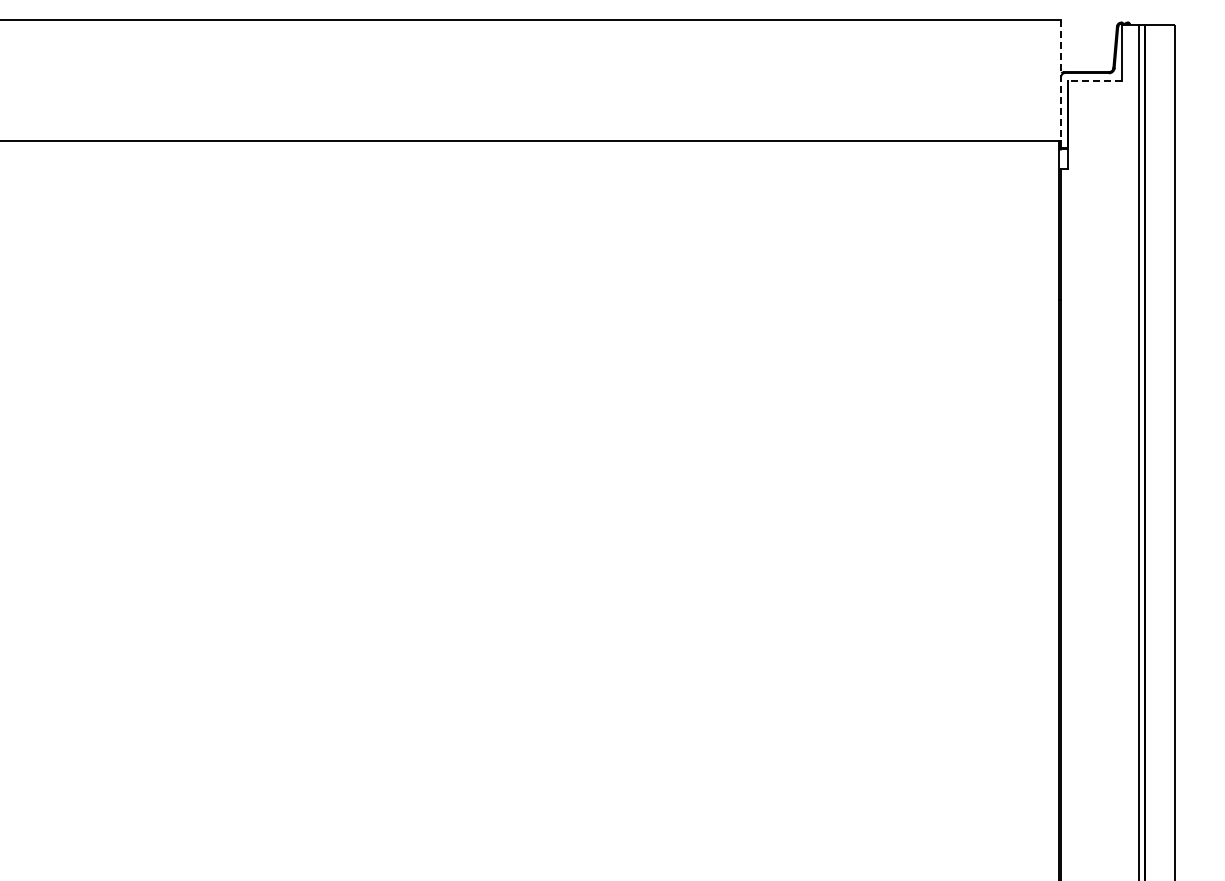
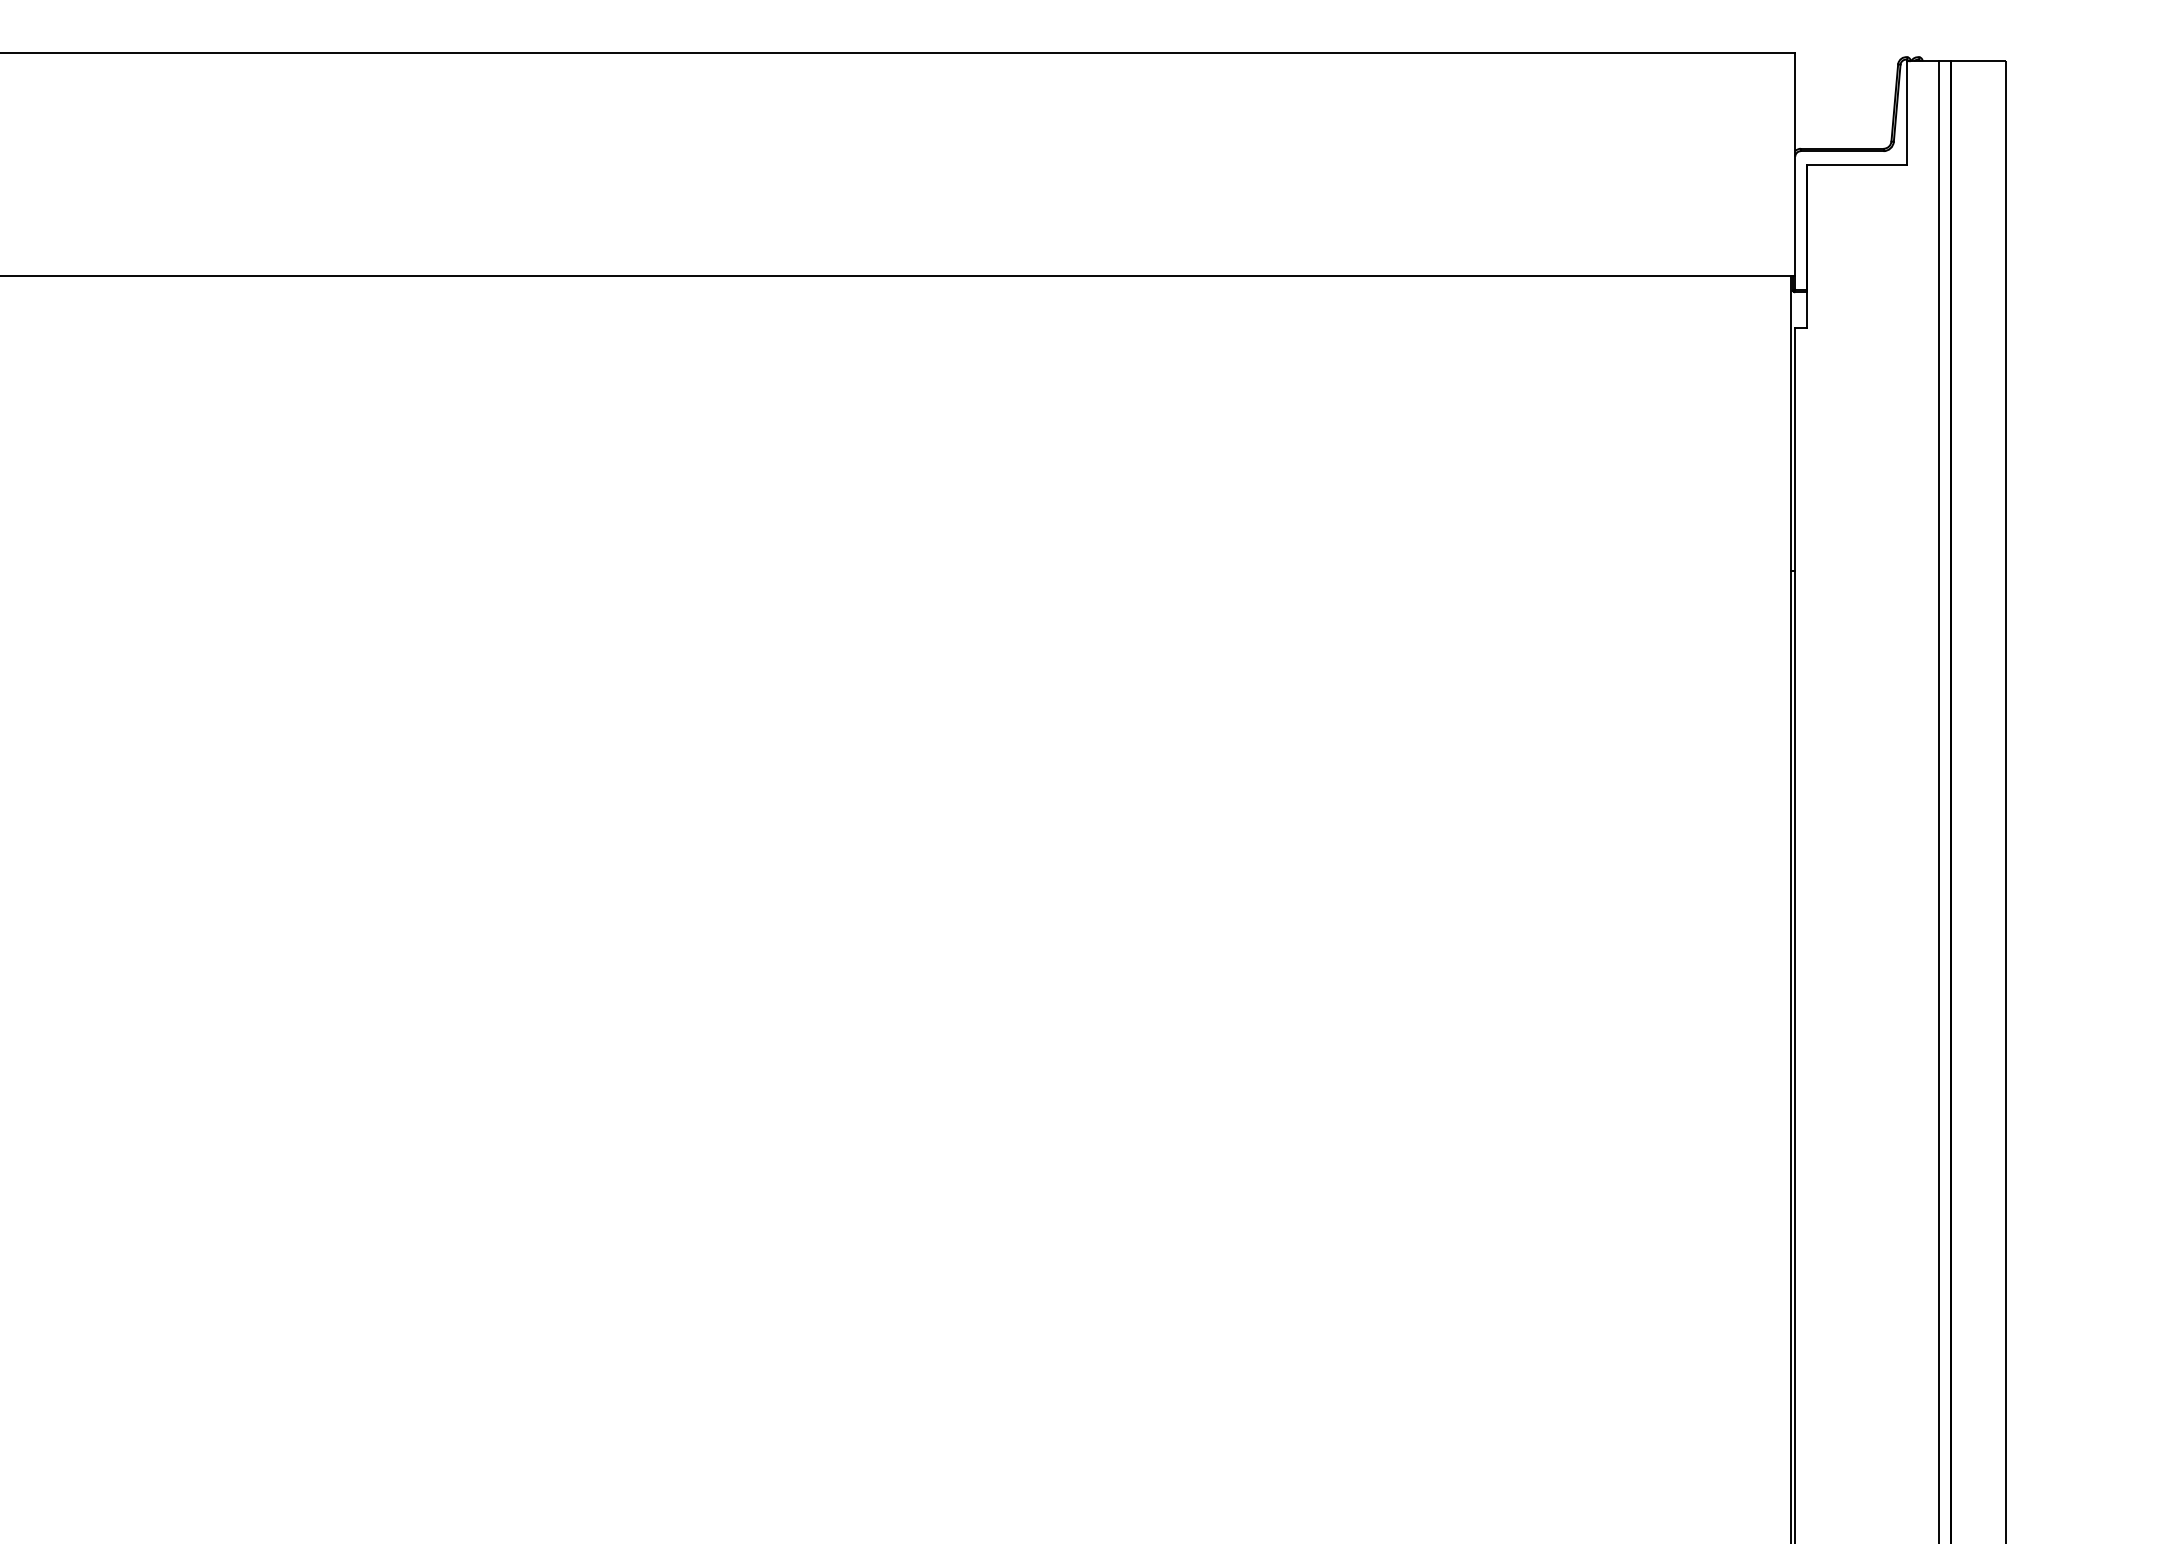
line: (1094, 80) -> (1856, 164), dashed -> solid
line: (1061, 81) -> (1795, 166), dashed -> solid

